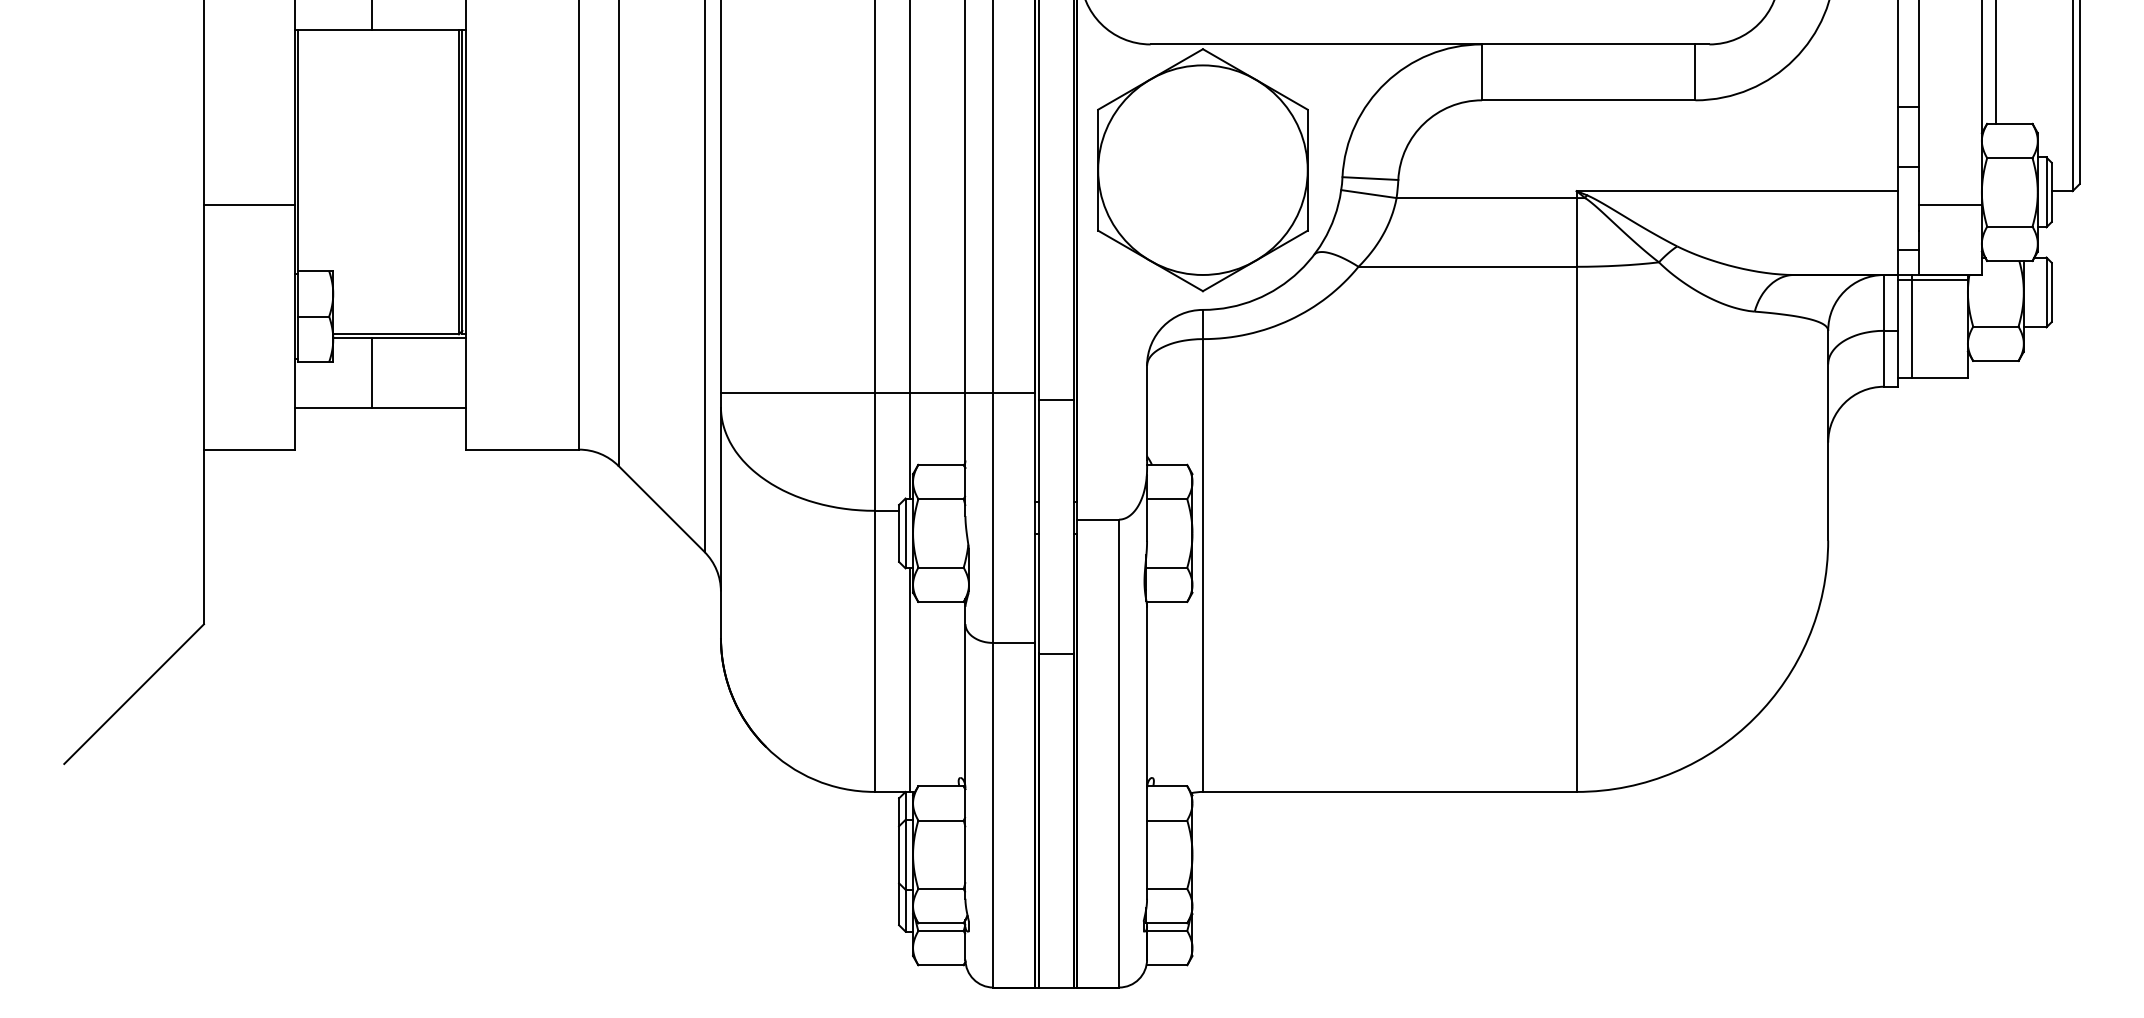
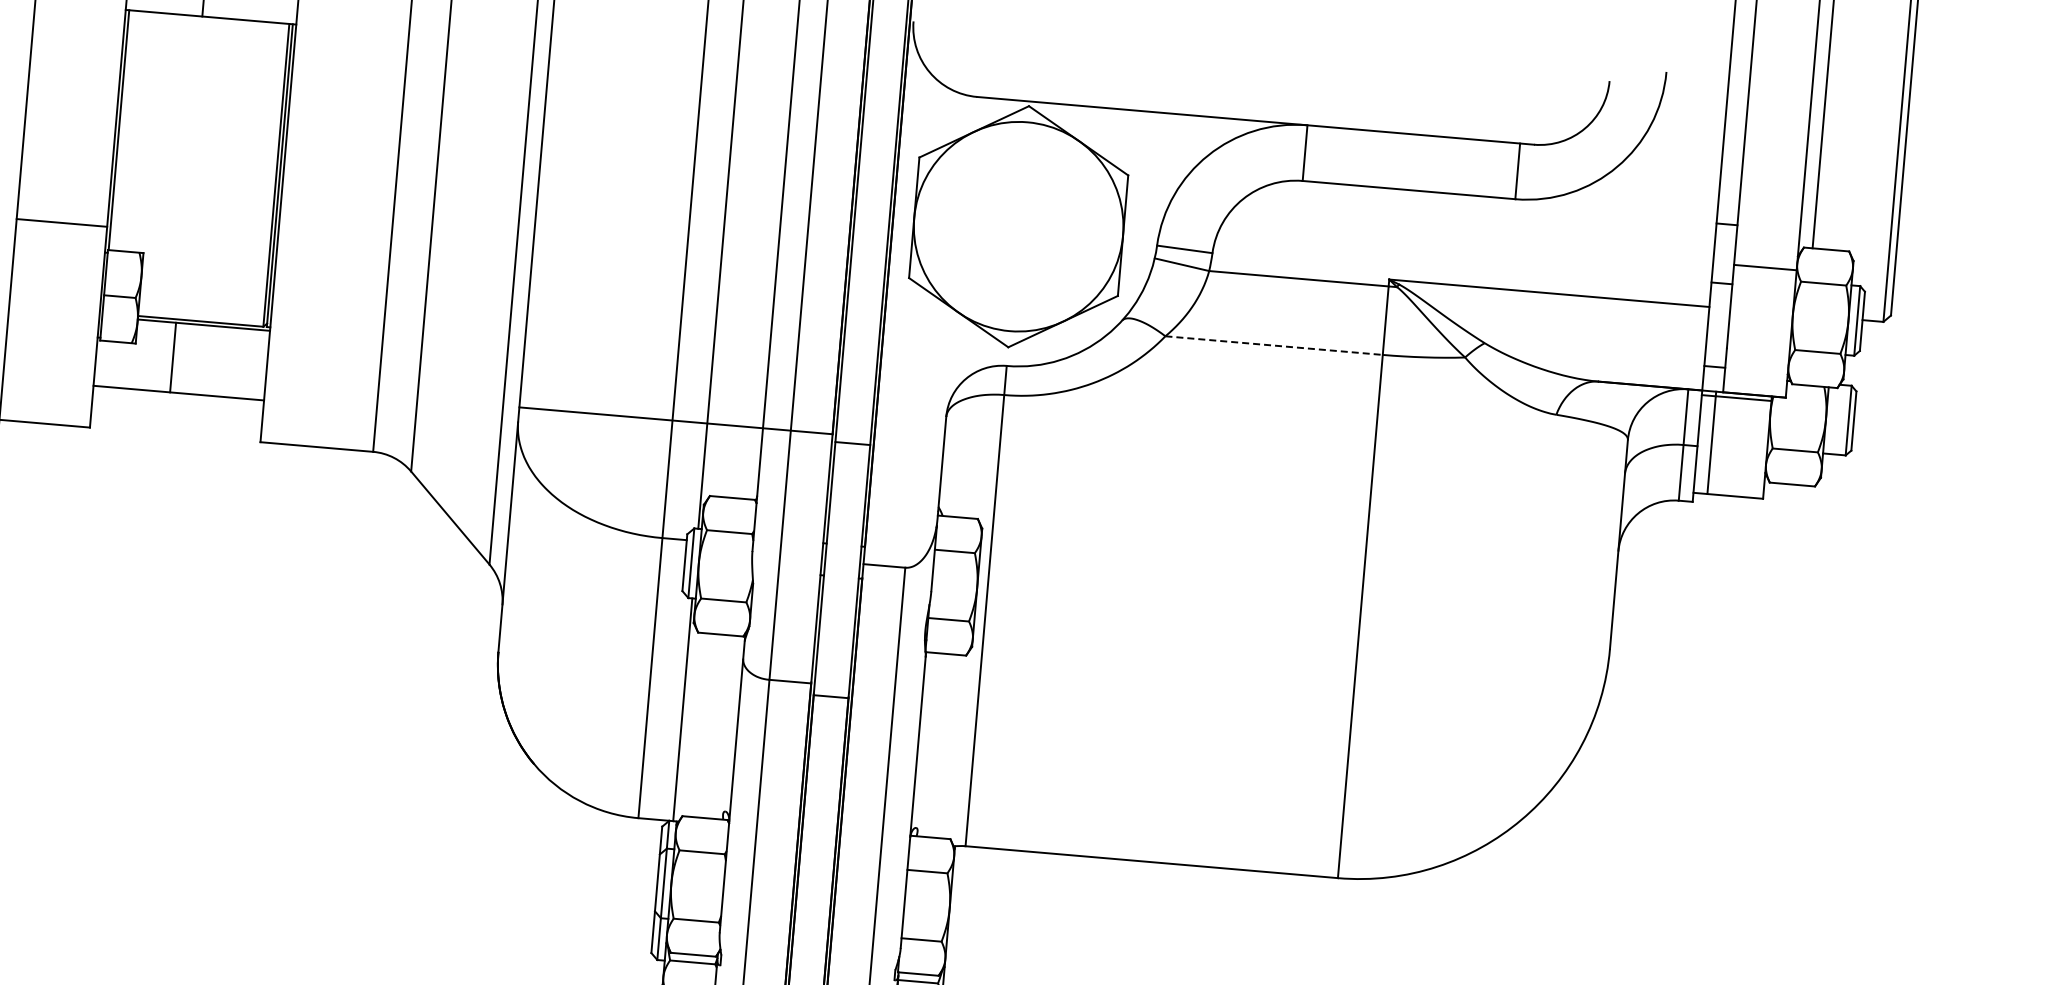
line: (249, 205) -> (62, 223), moved
line: (1950, 205) -> (1765, 267), moved
line: (1468, 266) -> (1275, 345), solid -> dashed

